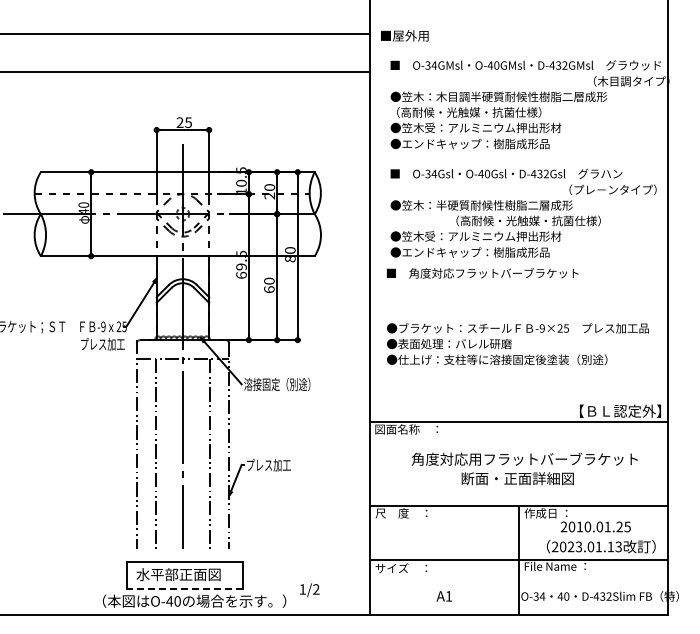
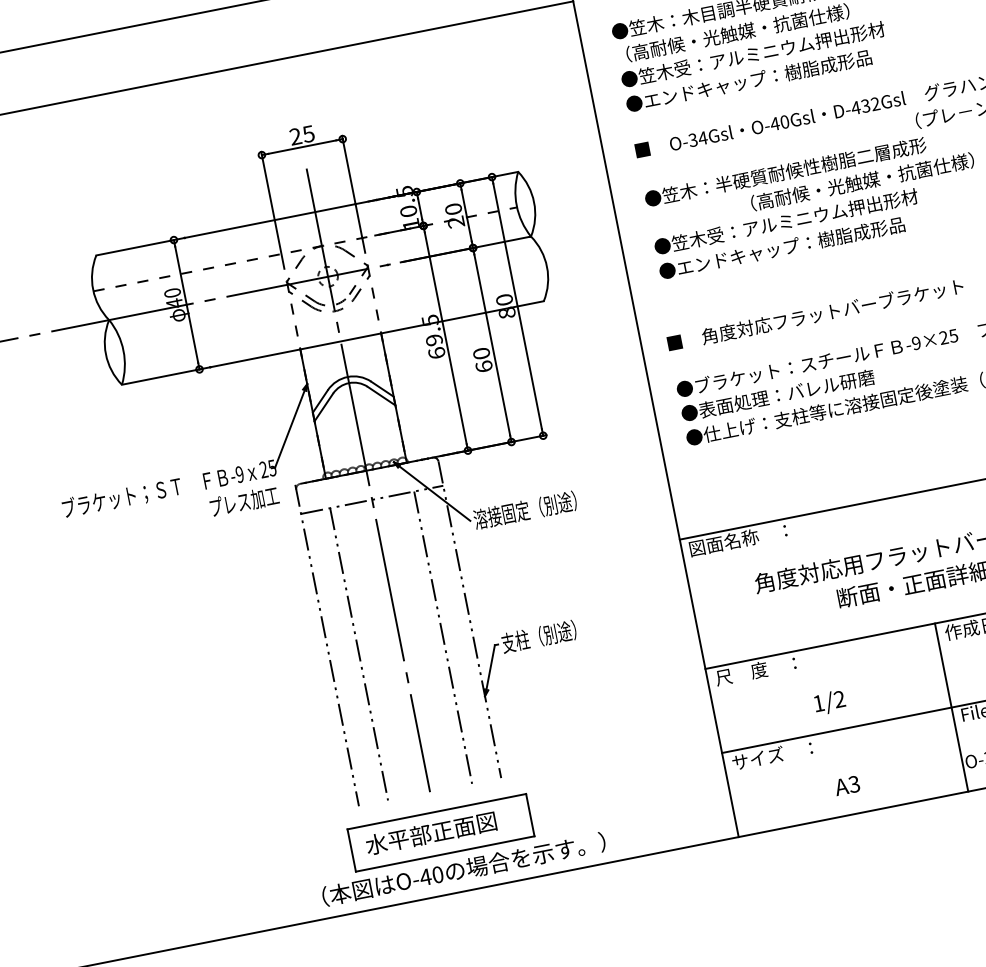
text: (482, 273) -> (815, 315), moved
text: (270, 464) -> (539, 635), プレス加工 -> 支柱（別途）
line: (184, 589) -> (444, 854), dashed -> solid
text: (309, 590) -> (829, 703), moved
text: (448, 596) -> (853, 784), A1 -> A3

